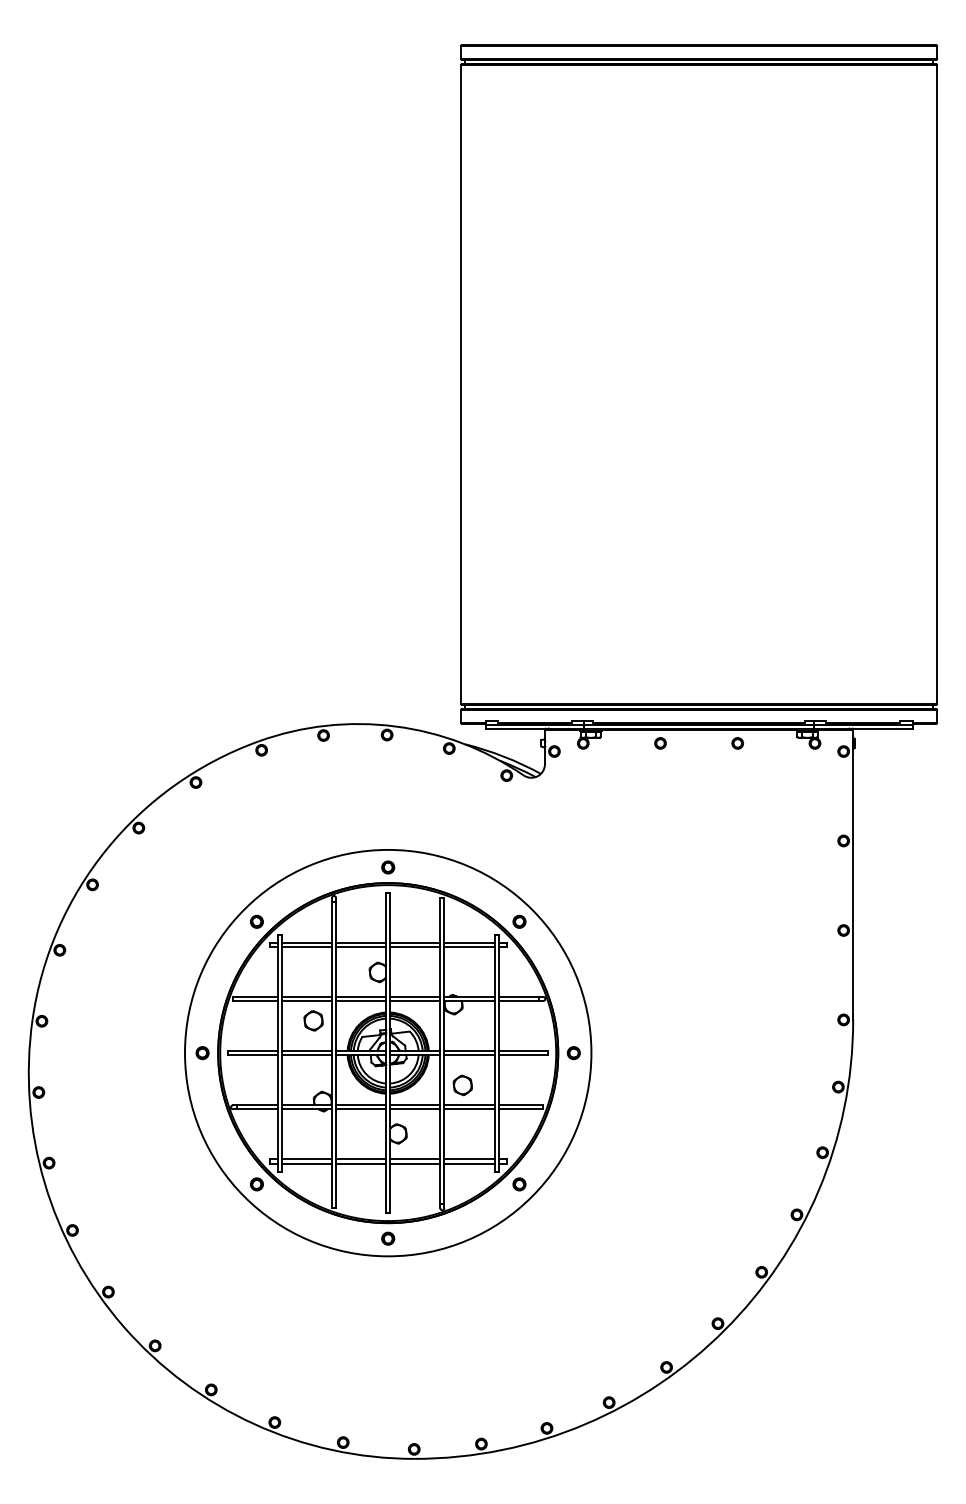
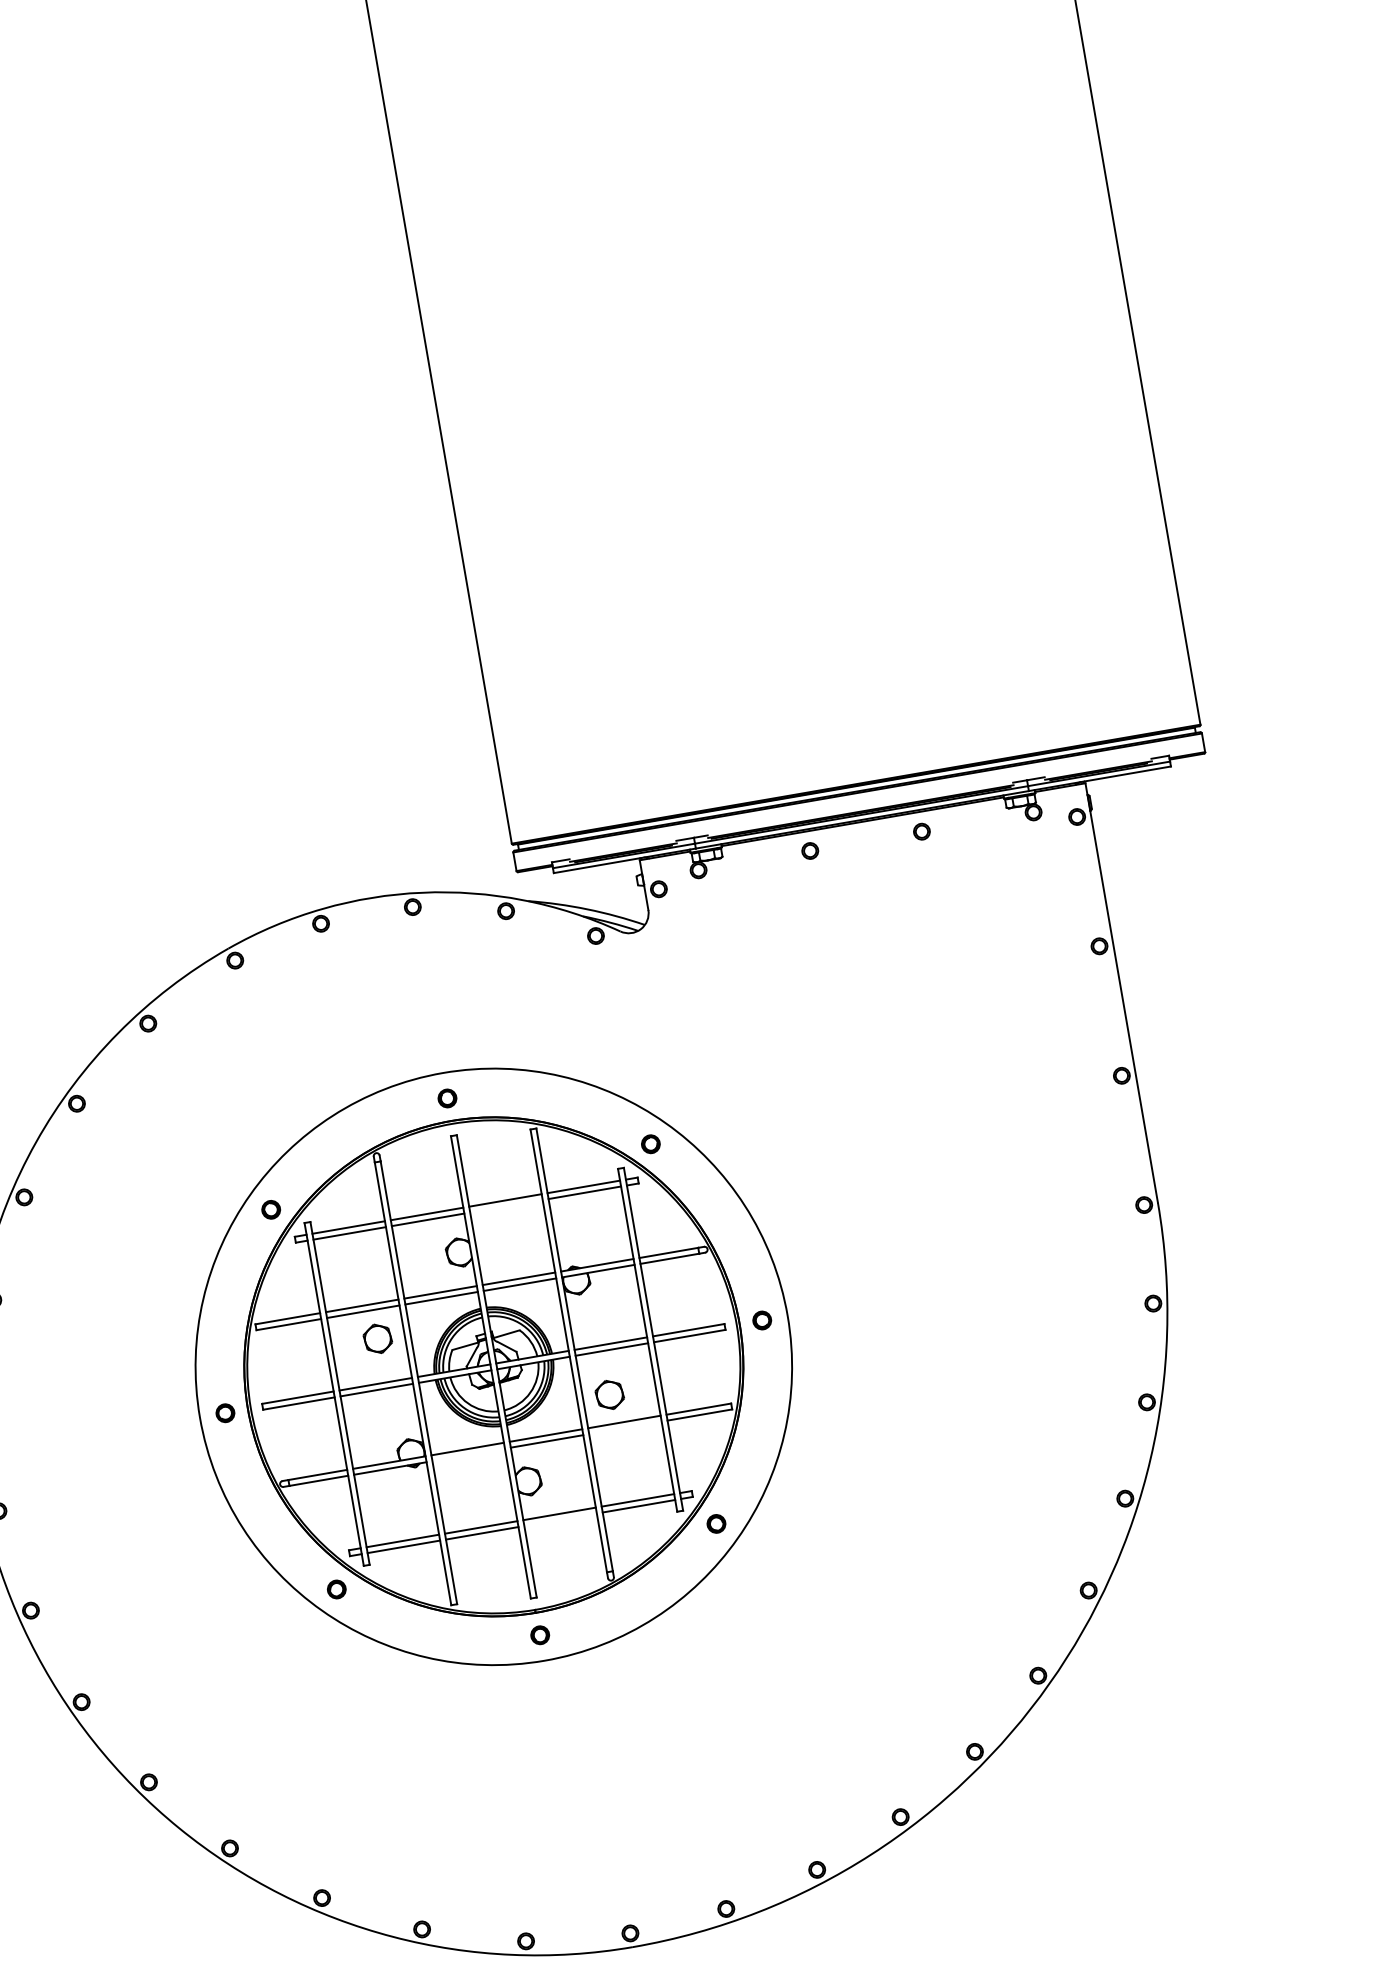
line: (415, 946) -> (506, 1205), removed
line: (361, 1109) -> (469, 1455), removed
line: (469, 1109) -> (625, 1428), removed
line: (415, 1163) -> (560, 1519), removed

